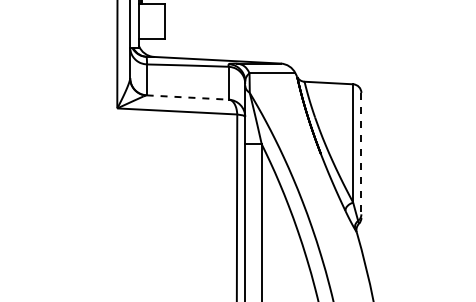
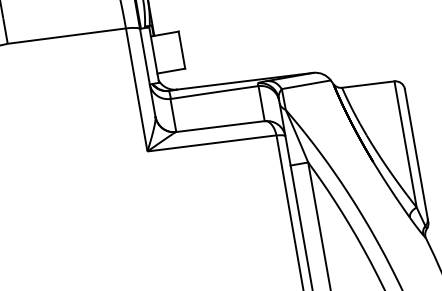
line: (188, 97) -> (221, 126), dashed -> solid
line: (361, 155) -> (416, 155), dashed -> solid

